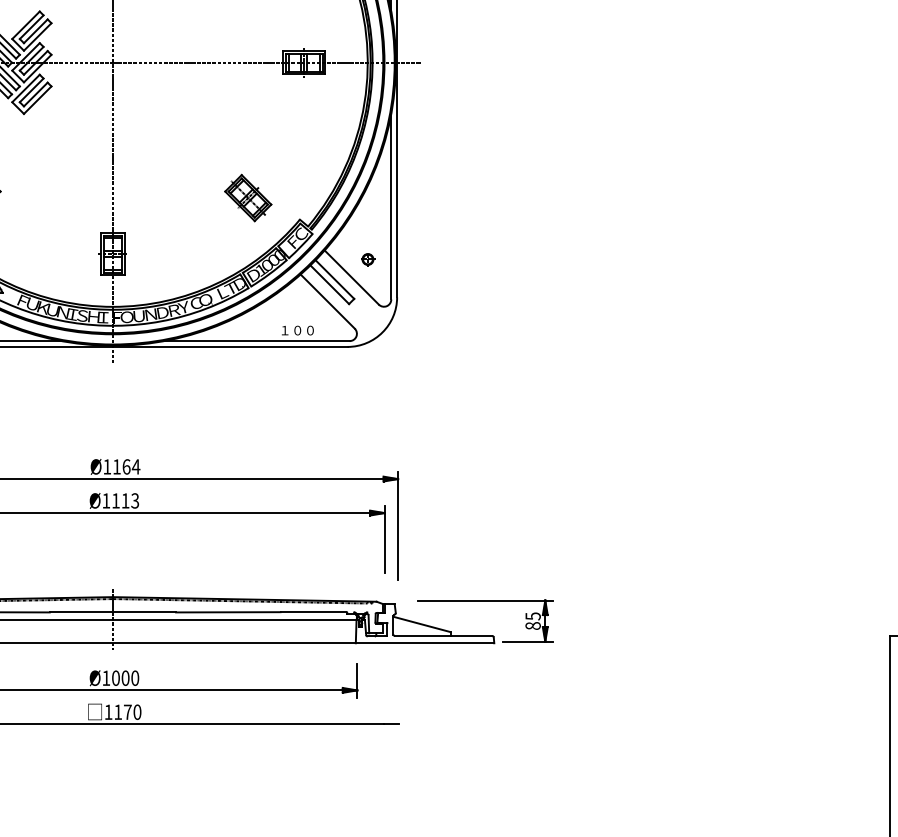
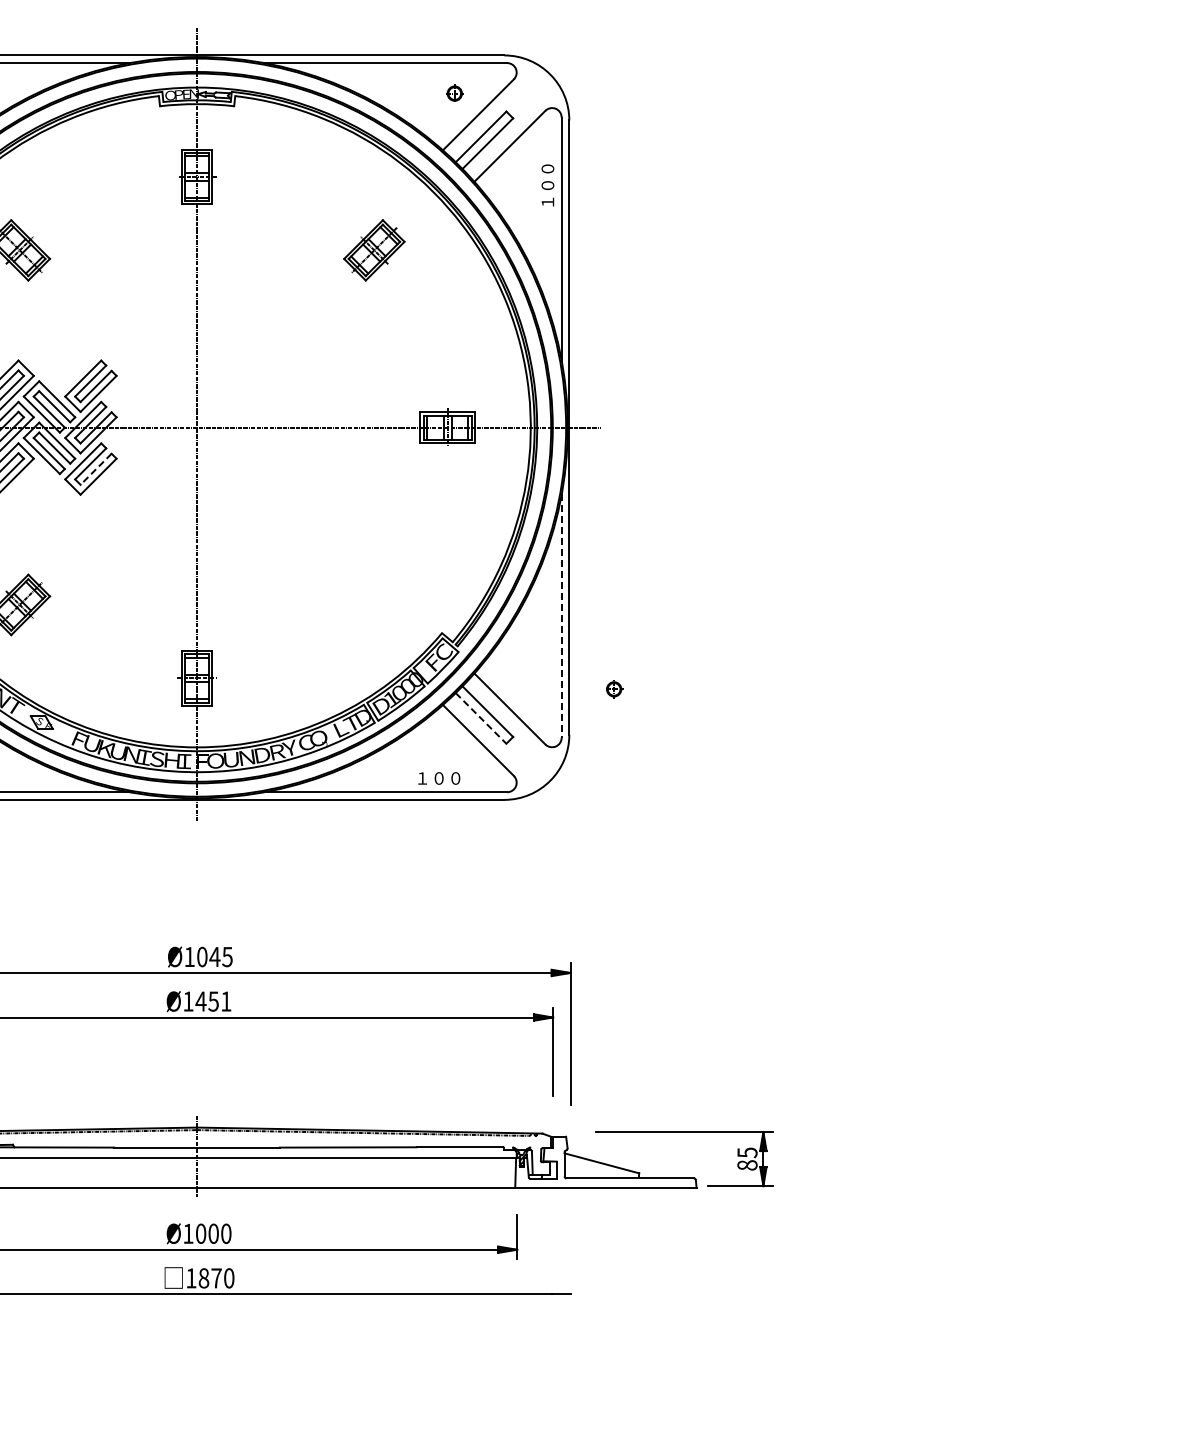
line: (36, 94) -> (96, 469), solid -> dashed
part: (248, 197) -> (374, 604), removed
line: (391, 206) -> (561, 616), solid -> dashed
part: (368, 259) -> (614, 689), moved
line: (330, 284) -> (481, 718), solid -> dashed
text: (126, 466) -> (215, 956), Ø1164 -> Ø1045
text: (125, 500) -> (213, 1001), Ø1113 -> Ø1451
text: (117, 712) -> (203, 1278), 1170 -> 1870

